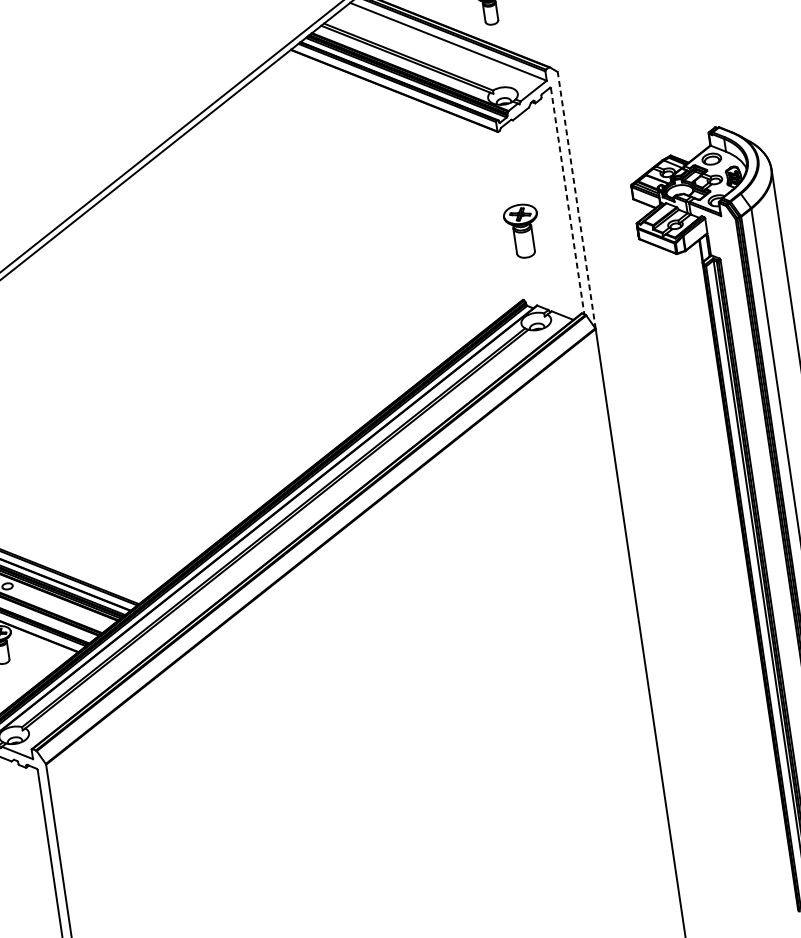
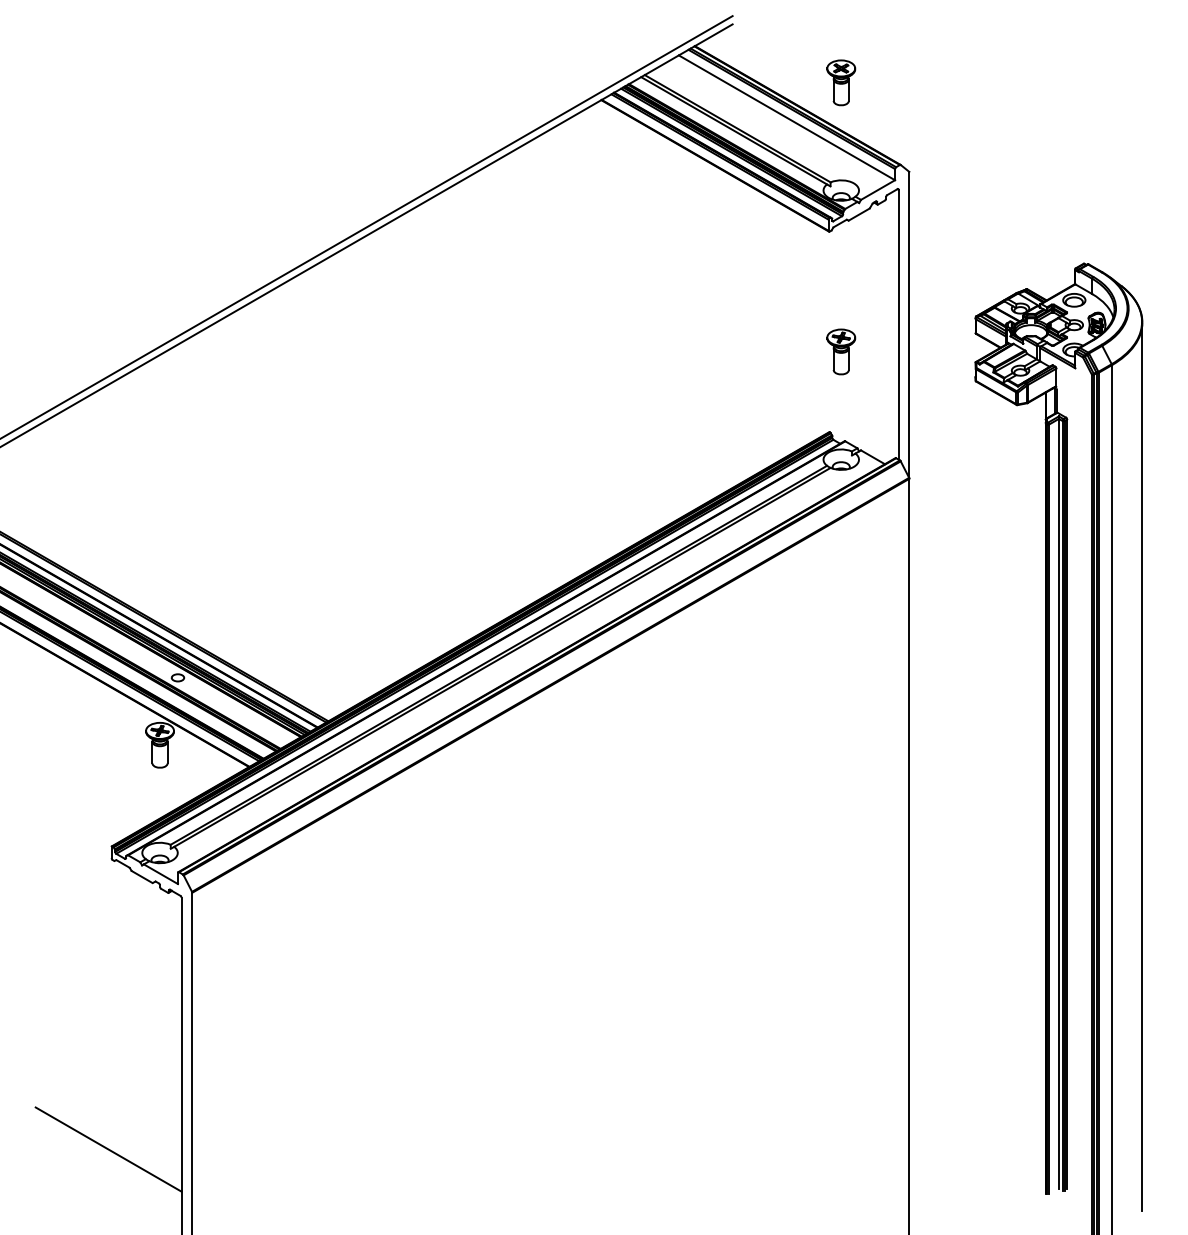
line: (576, 200) -> (909, 325), dashed -> solid
line: (567, 201) -> (898, 324), dashed -> solid
part: (523, 230) -> (841, 351), size x0.71

